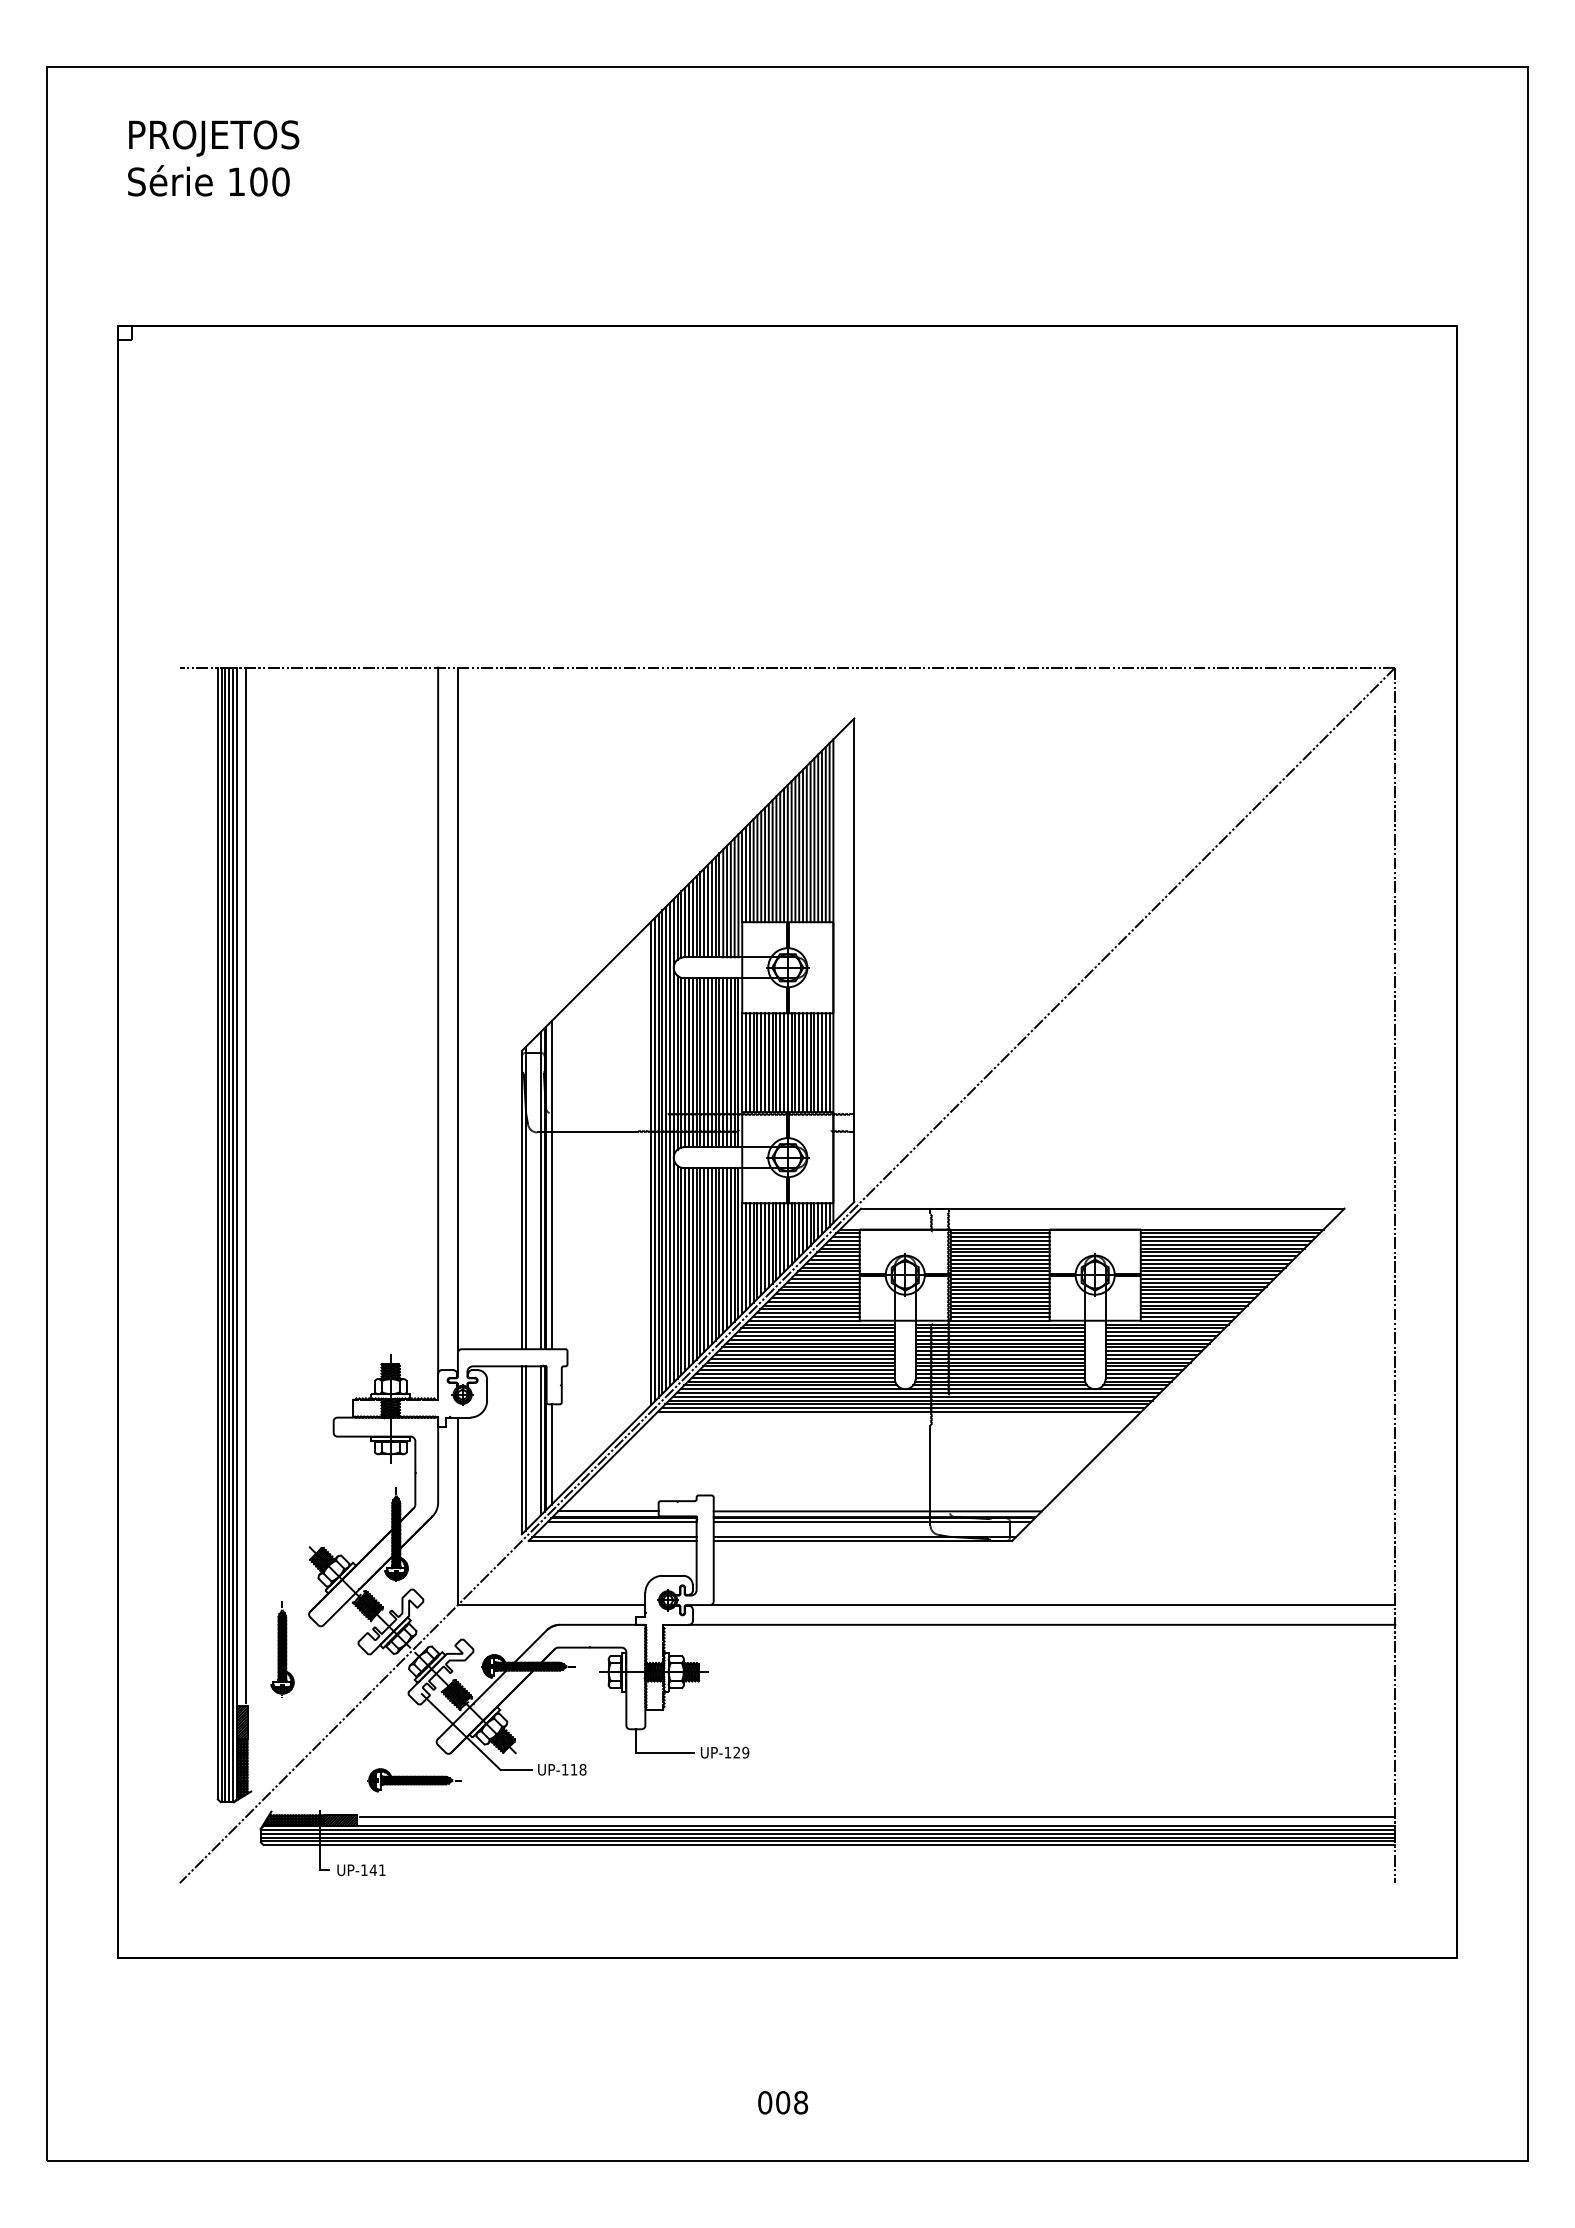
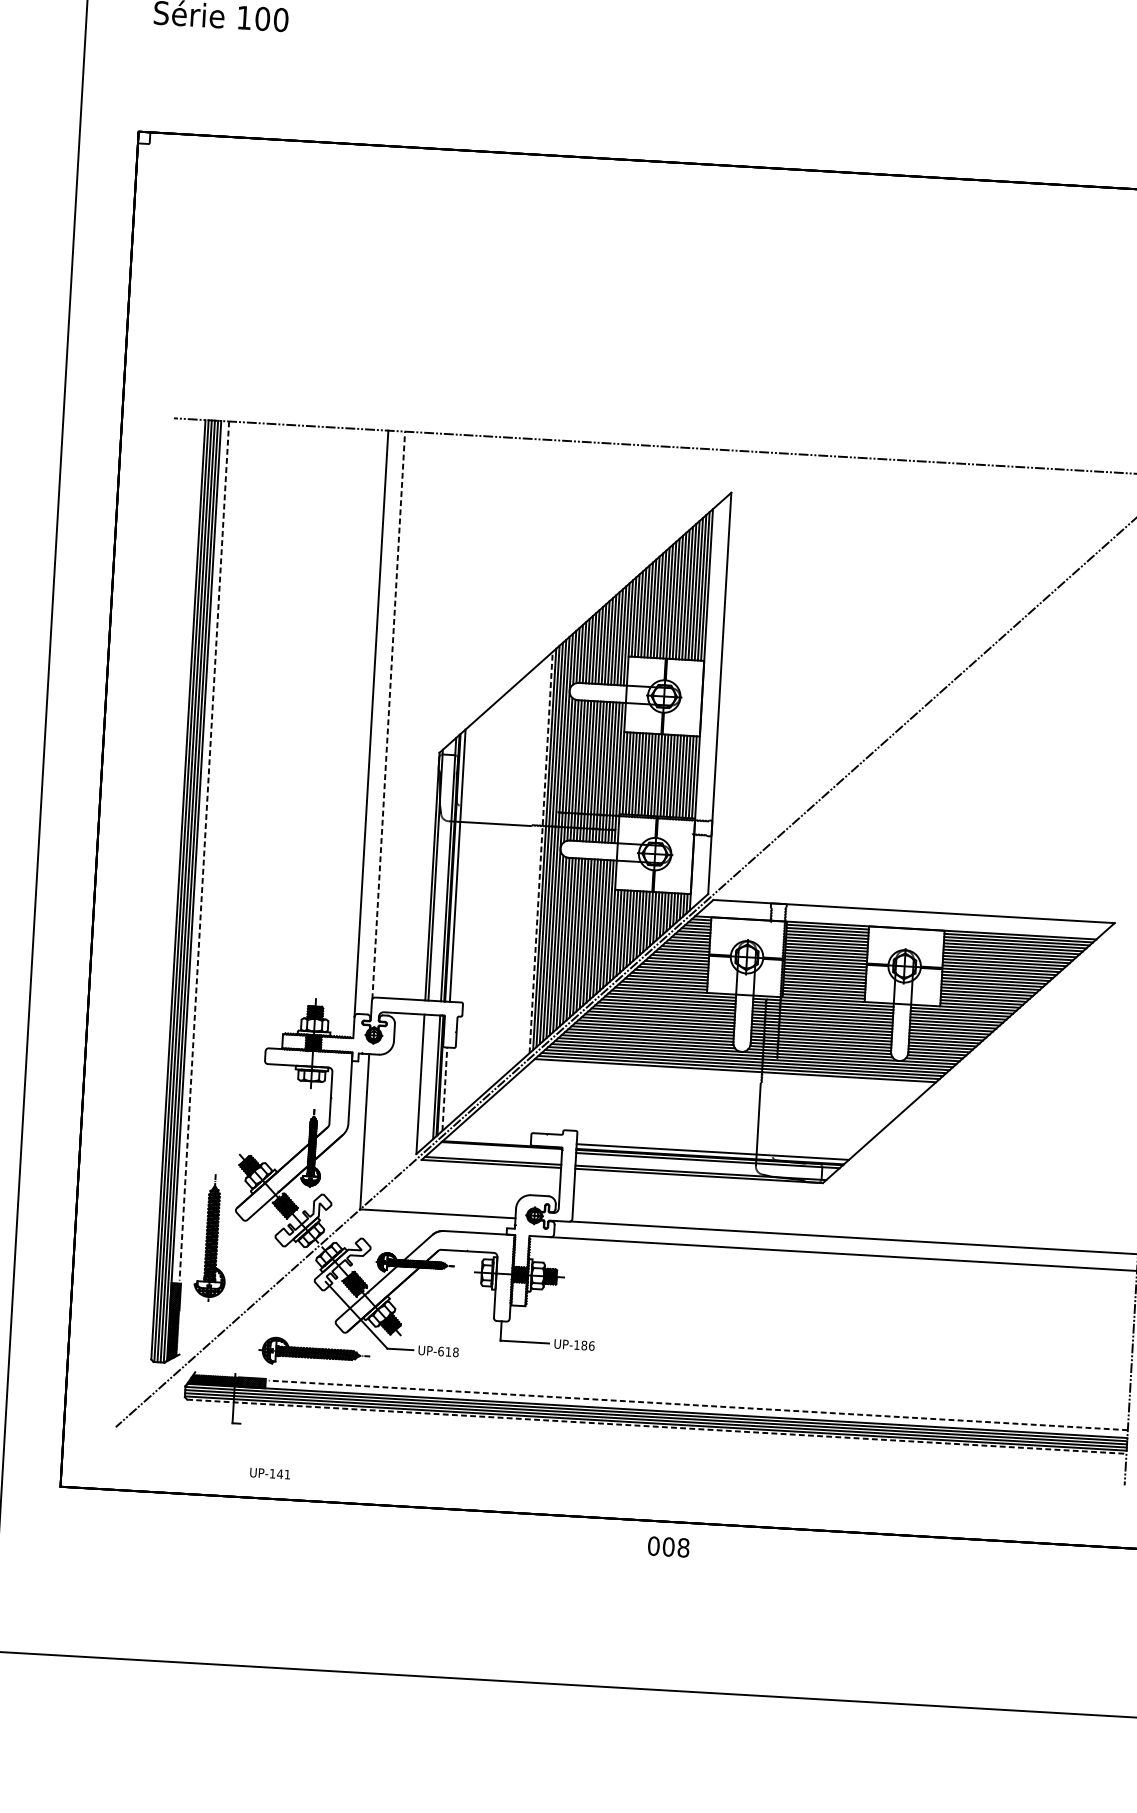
line: (458, 1009) -> (388, 715), solid -> dashed
line: (650, 1163) -> (540, 852), solid -> dashed
line: (246, 1185) -> (204, 851), solid -> dashed
line: (525, 1448) -> (423, 1082), removed
line: (551, 1453) -> (444, 1088), solid -> dashed
line: (608, 1511) -> (489, 1139), removed
line: (621, 1522) -> (499, 1148), removed
part: (282, 1649) -> (212, 1238), size x1.6
text: (741, 1752) -> (588, 1345), UP-129 -> UP-186
text: (564, 1769) -> (440, 1351), UP-118 -> UP-618
part: (414, 1780) -> (315, 1353), size x1.4
line: (877, 1816) -> (698, 1405), solid -> dashed
line: (829, 1845) -> (656, 1427), solid -> dashed
text: (361, 1870) -> (270, 1473), moved
text: (783, 2102) -> (669, 1546), moved

